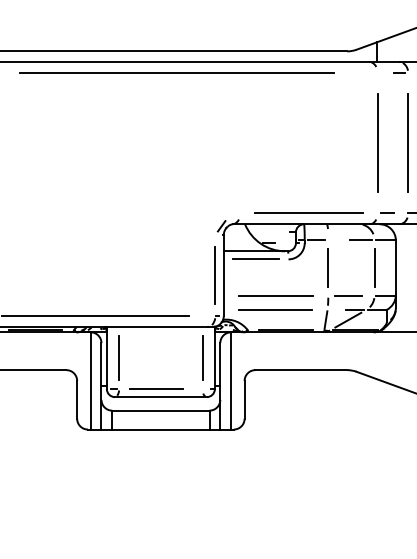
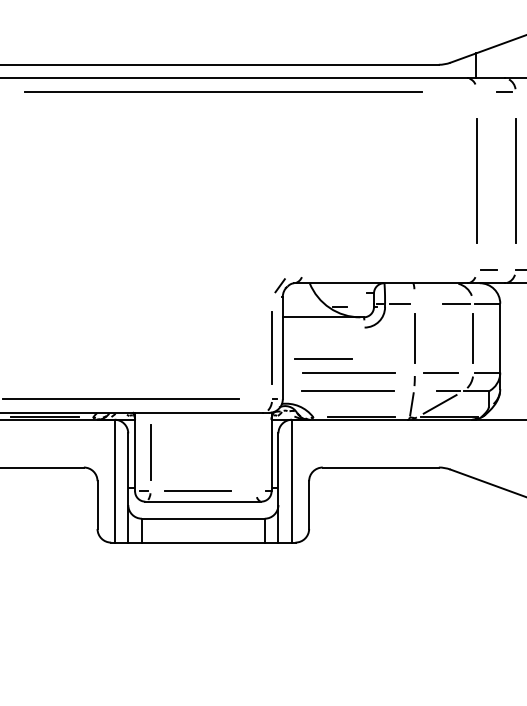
line: (309, 213) -> (390, 269), removed
line: (255, 259) -> (323, 358), moved
line: (202, 357) -> (256, 451), removed

